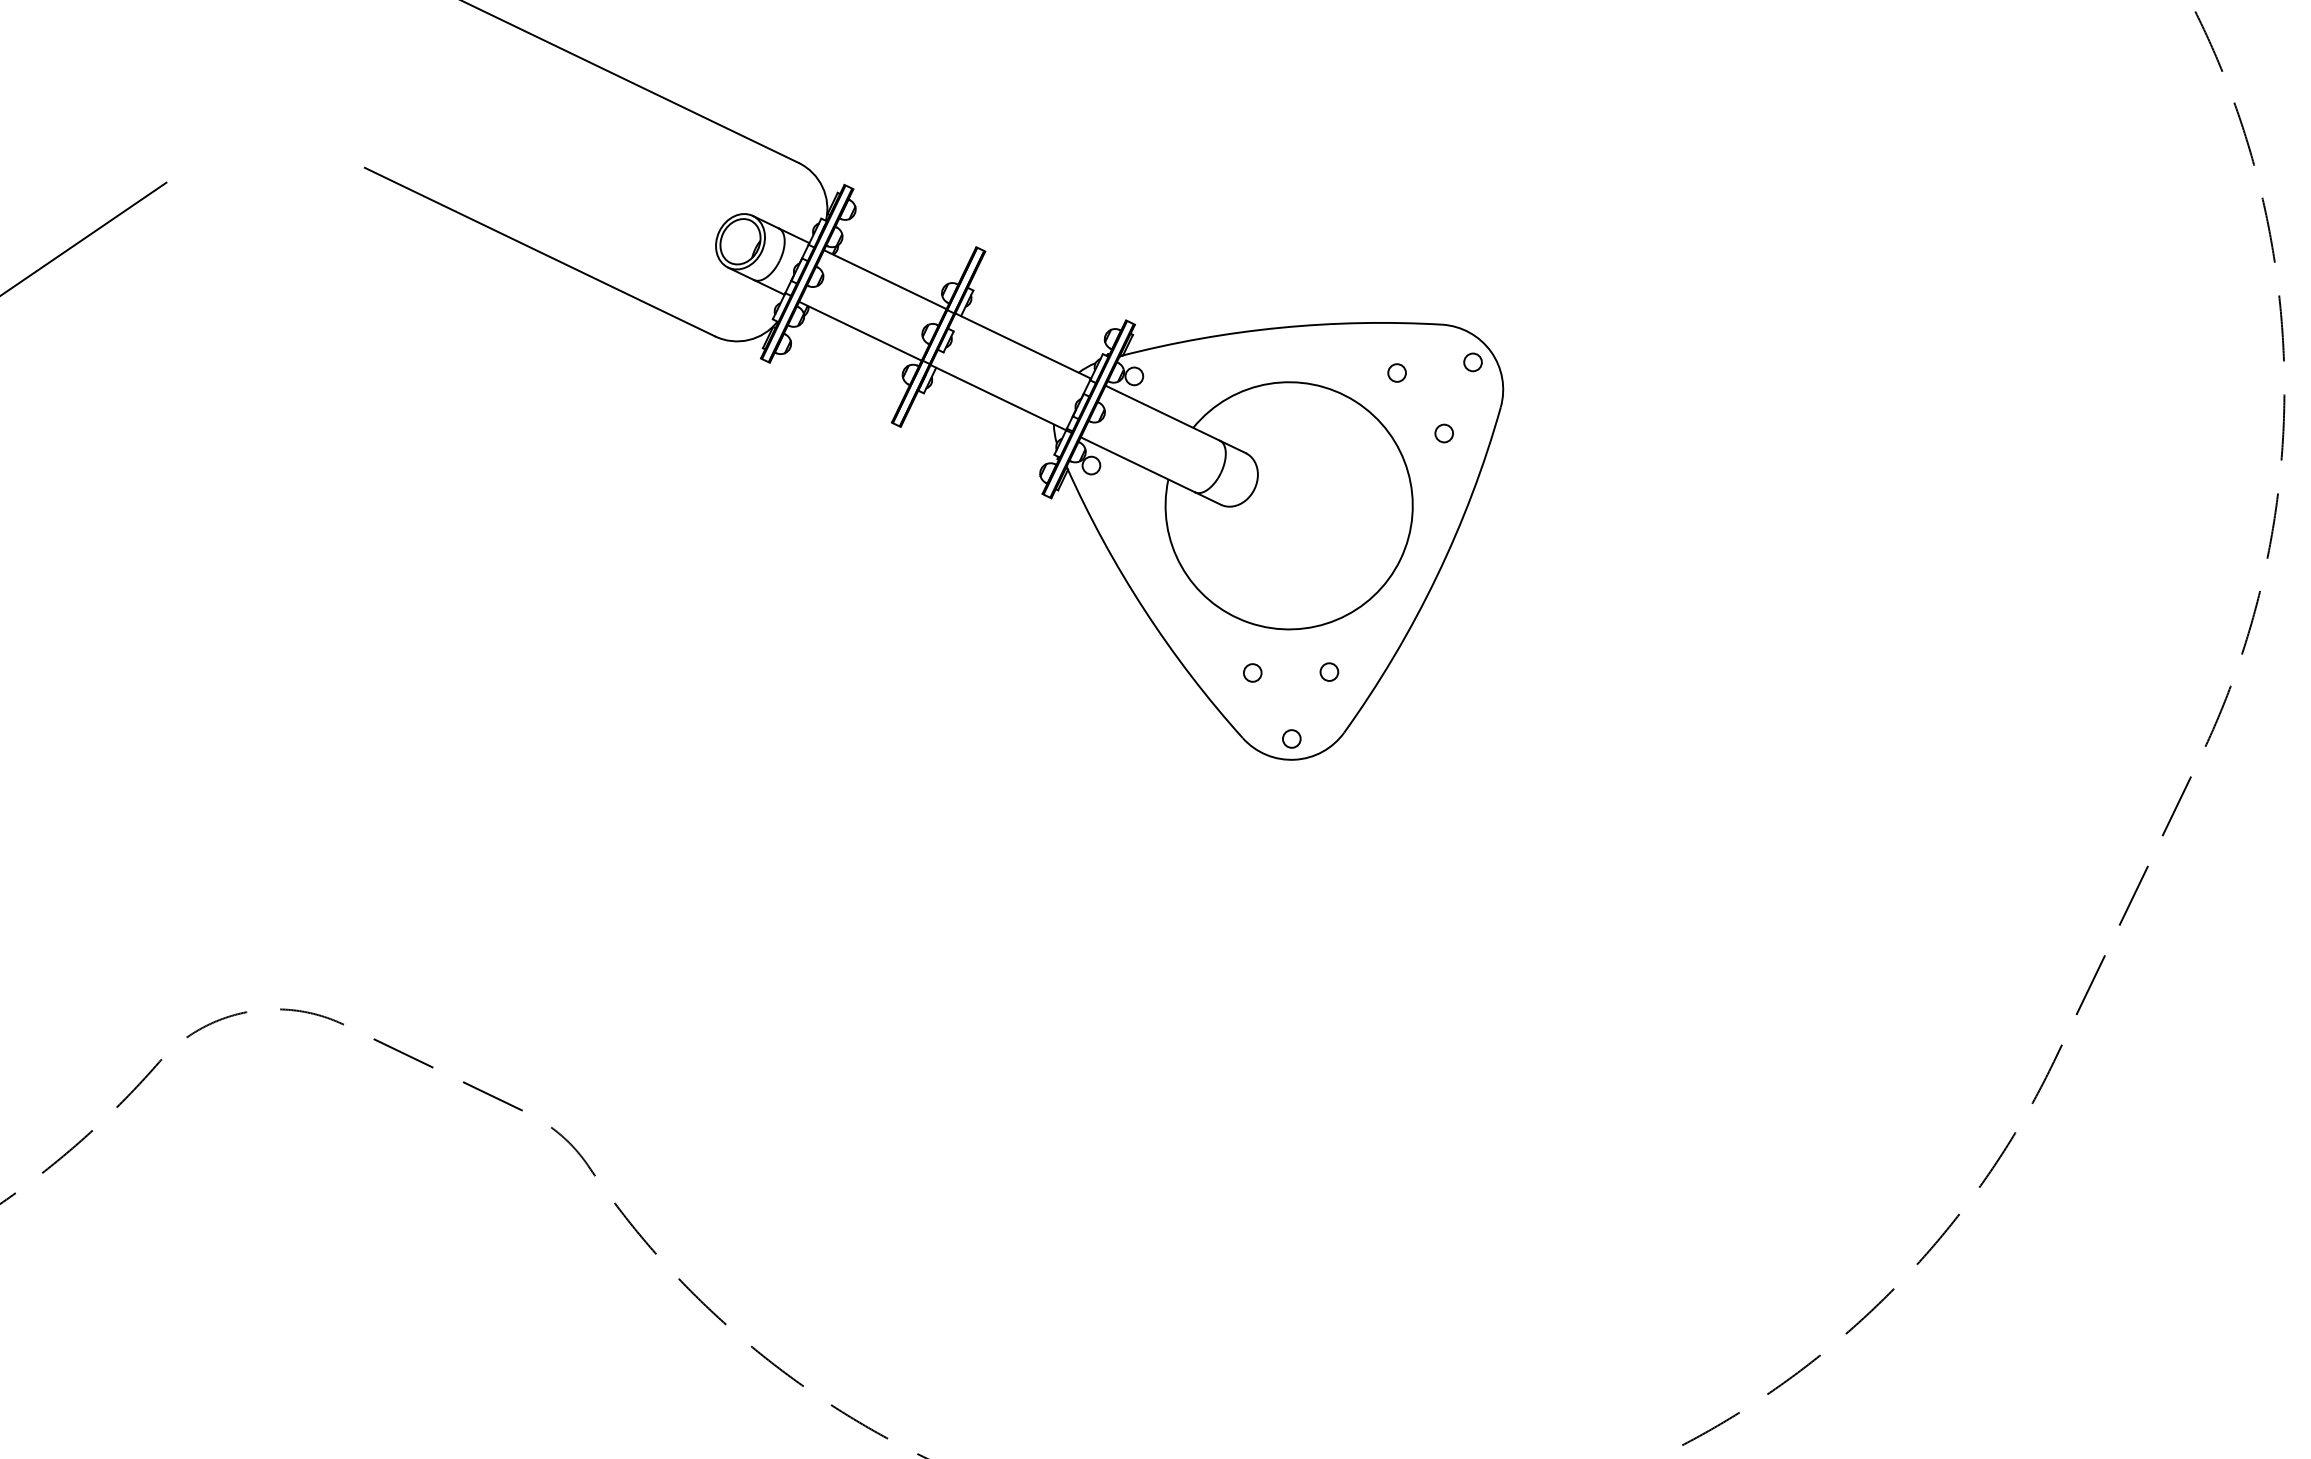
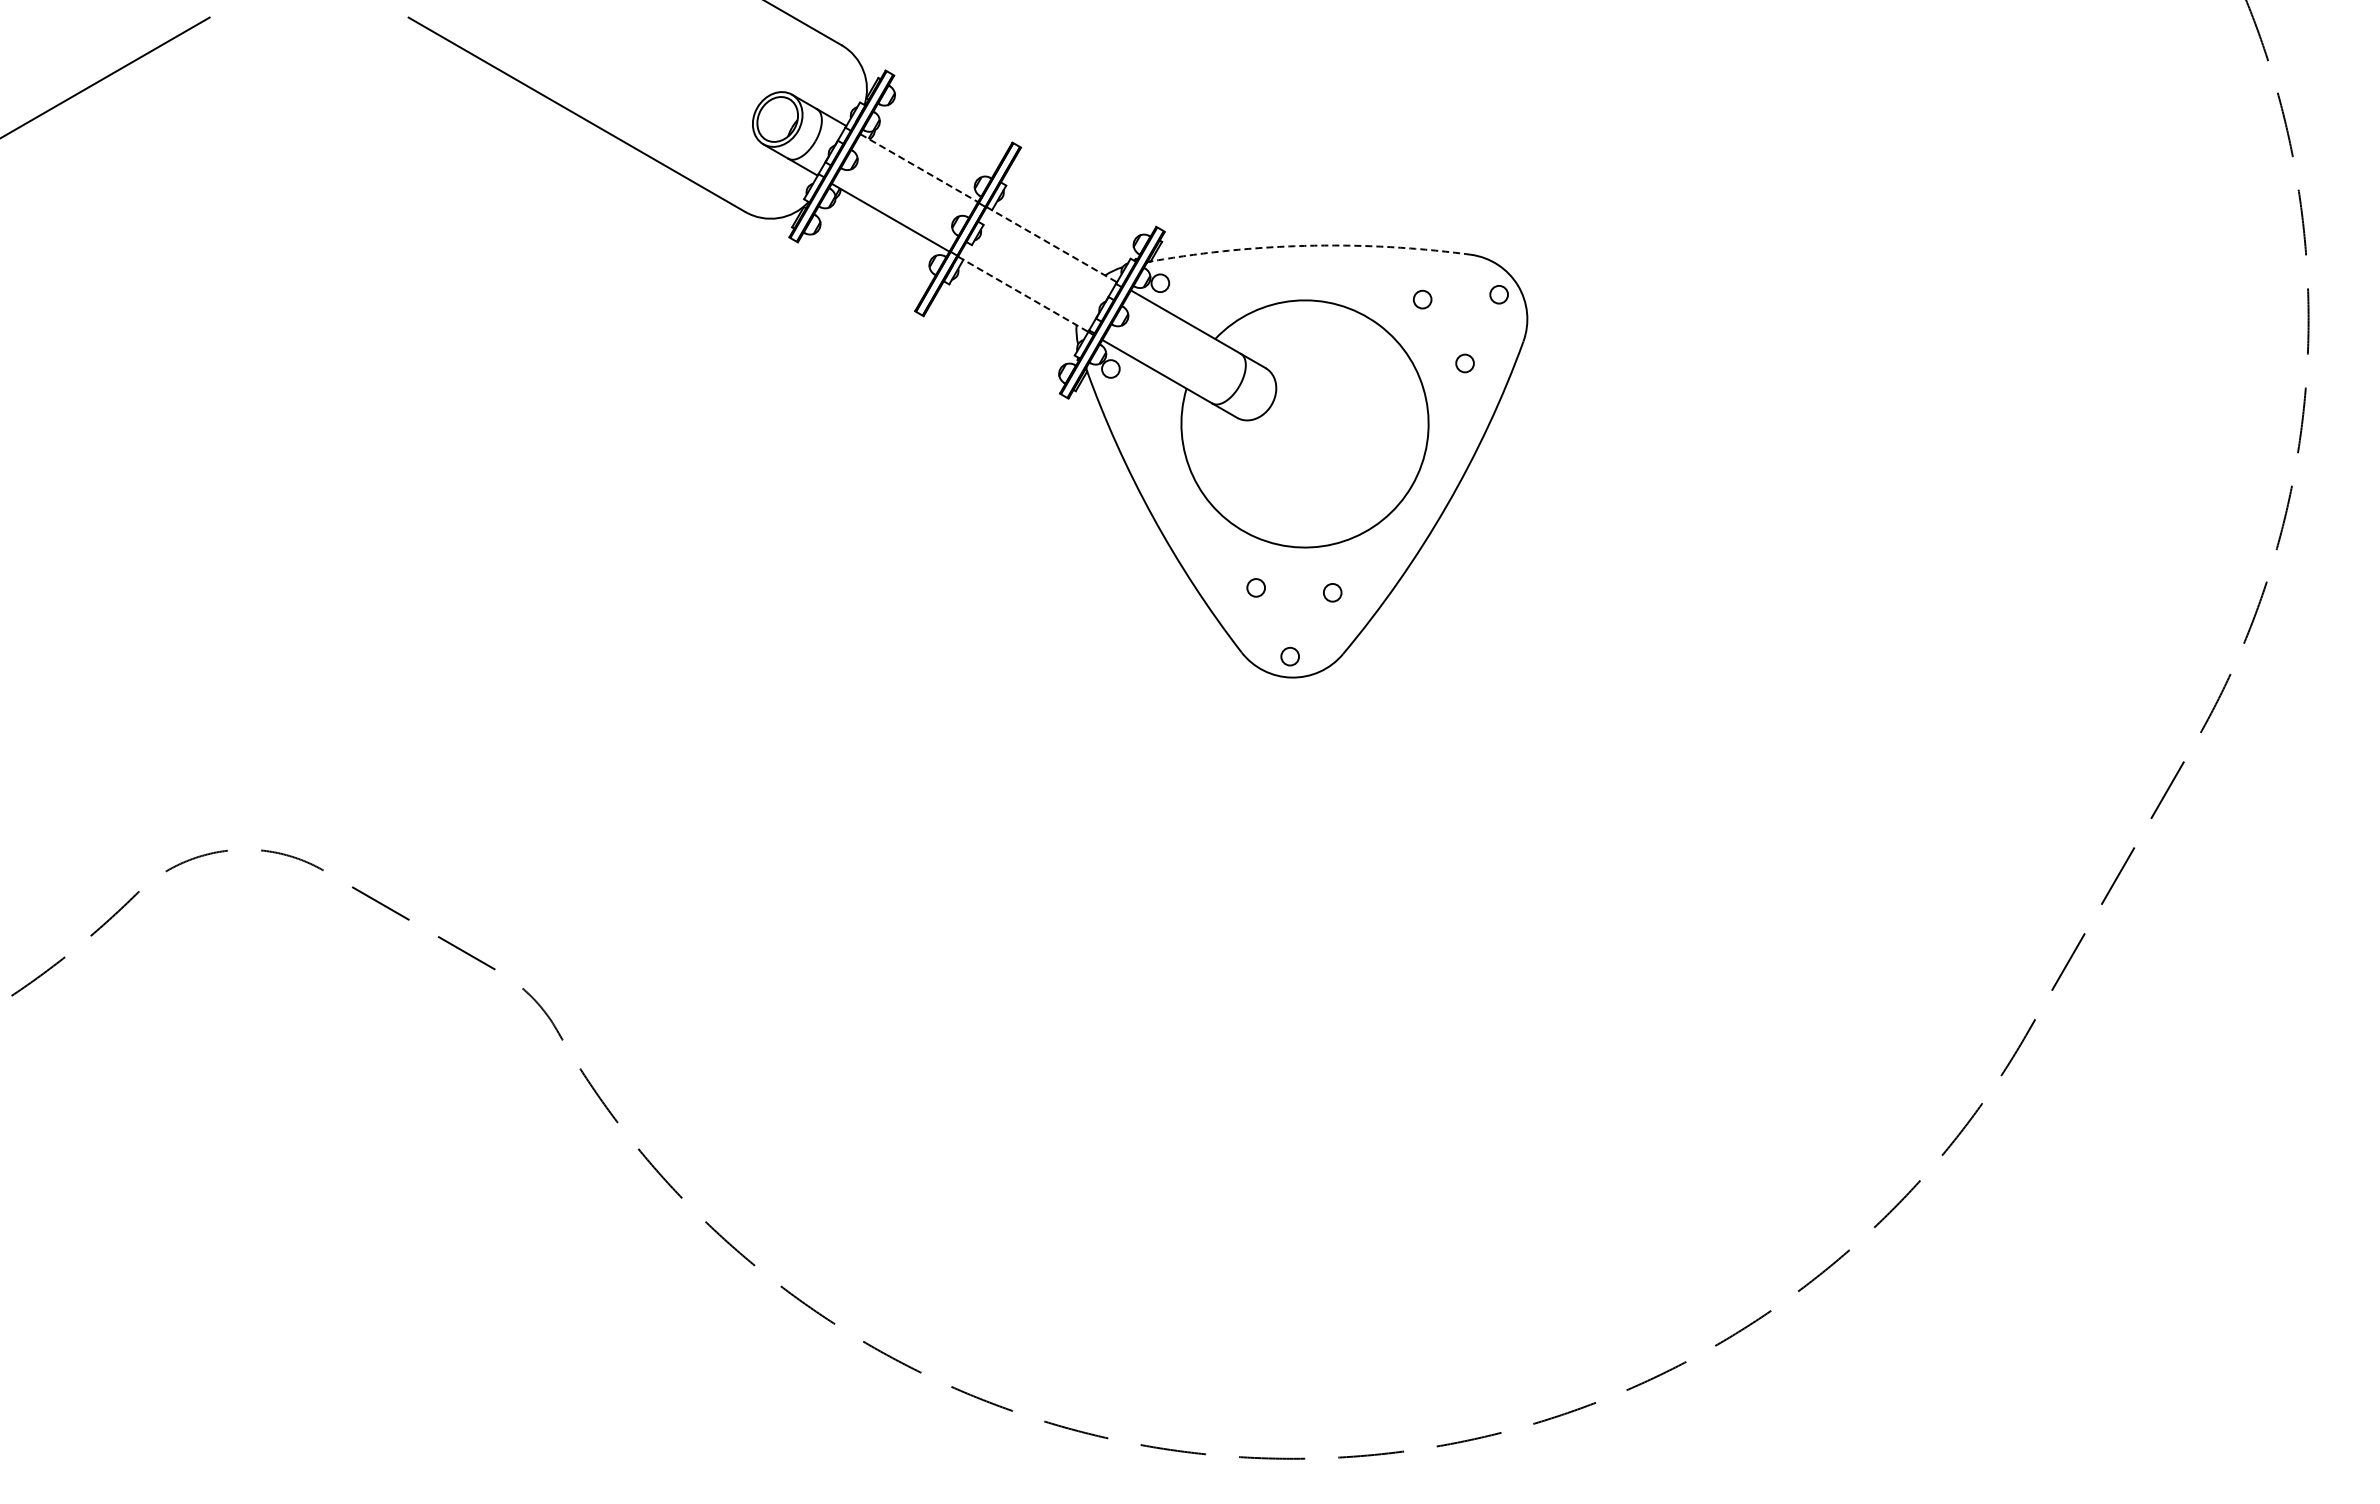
line: (885, 279) -> (919, 168), solid -> dashed
arc: (1280, 327) -> (1309, 245), solid -> dashed
line: (1023, 345) -> (1052, 244), solid -> dashed
line: (998, 397) -> (1023, 294), solid -> dashed

